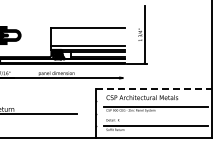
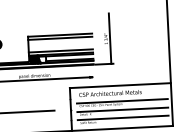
line: (87, 31) -> (59, 38), added
line: (154, 89) -> (120, 85), dashed -> solid
line: (155, 117) -> (122, 110), added

